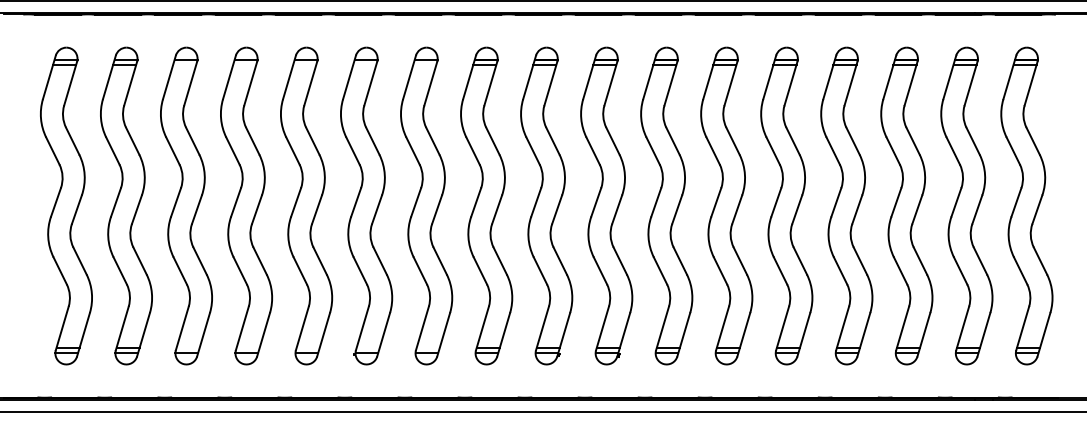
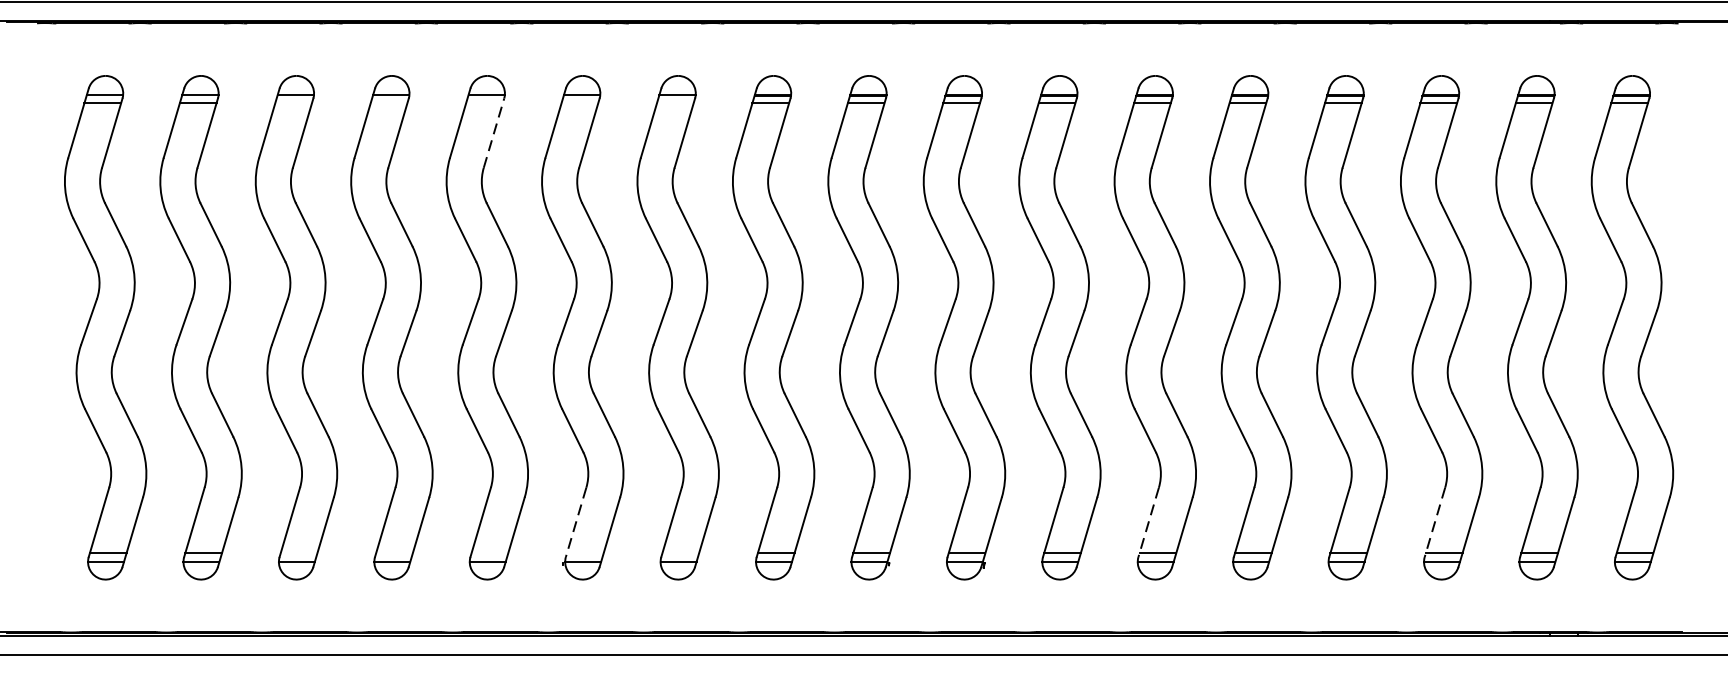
line: (310, 83) -> (493, 132), solid -> dashed
line: (362, 328) -> (576, 522), solid -> dashed
line: (722, 328) -> (1148, 522), solid -> dashed
line: (902, 328) -> (1434, 522), solid -> dashed

